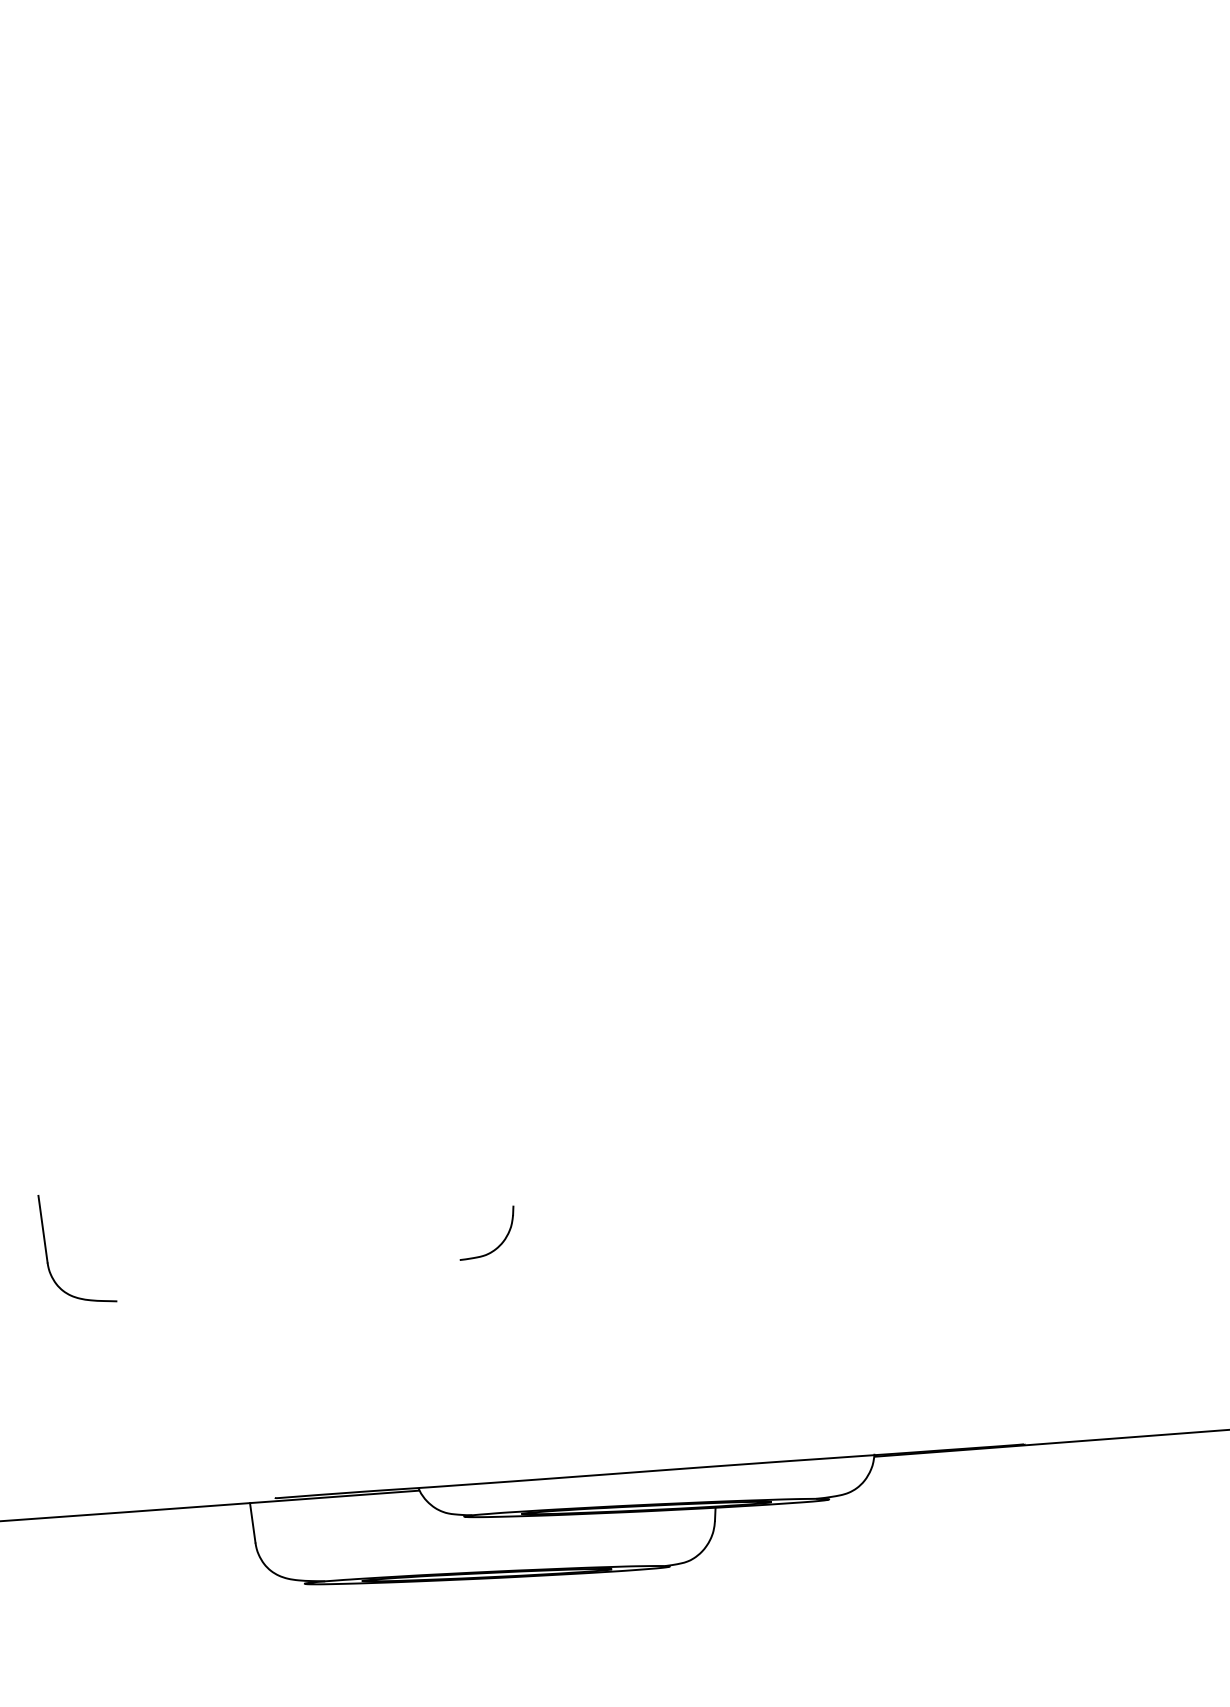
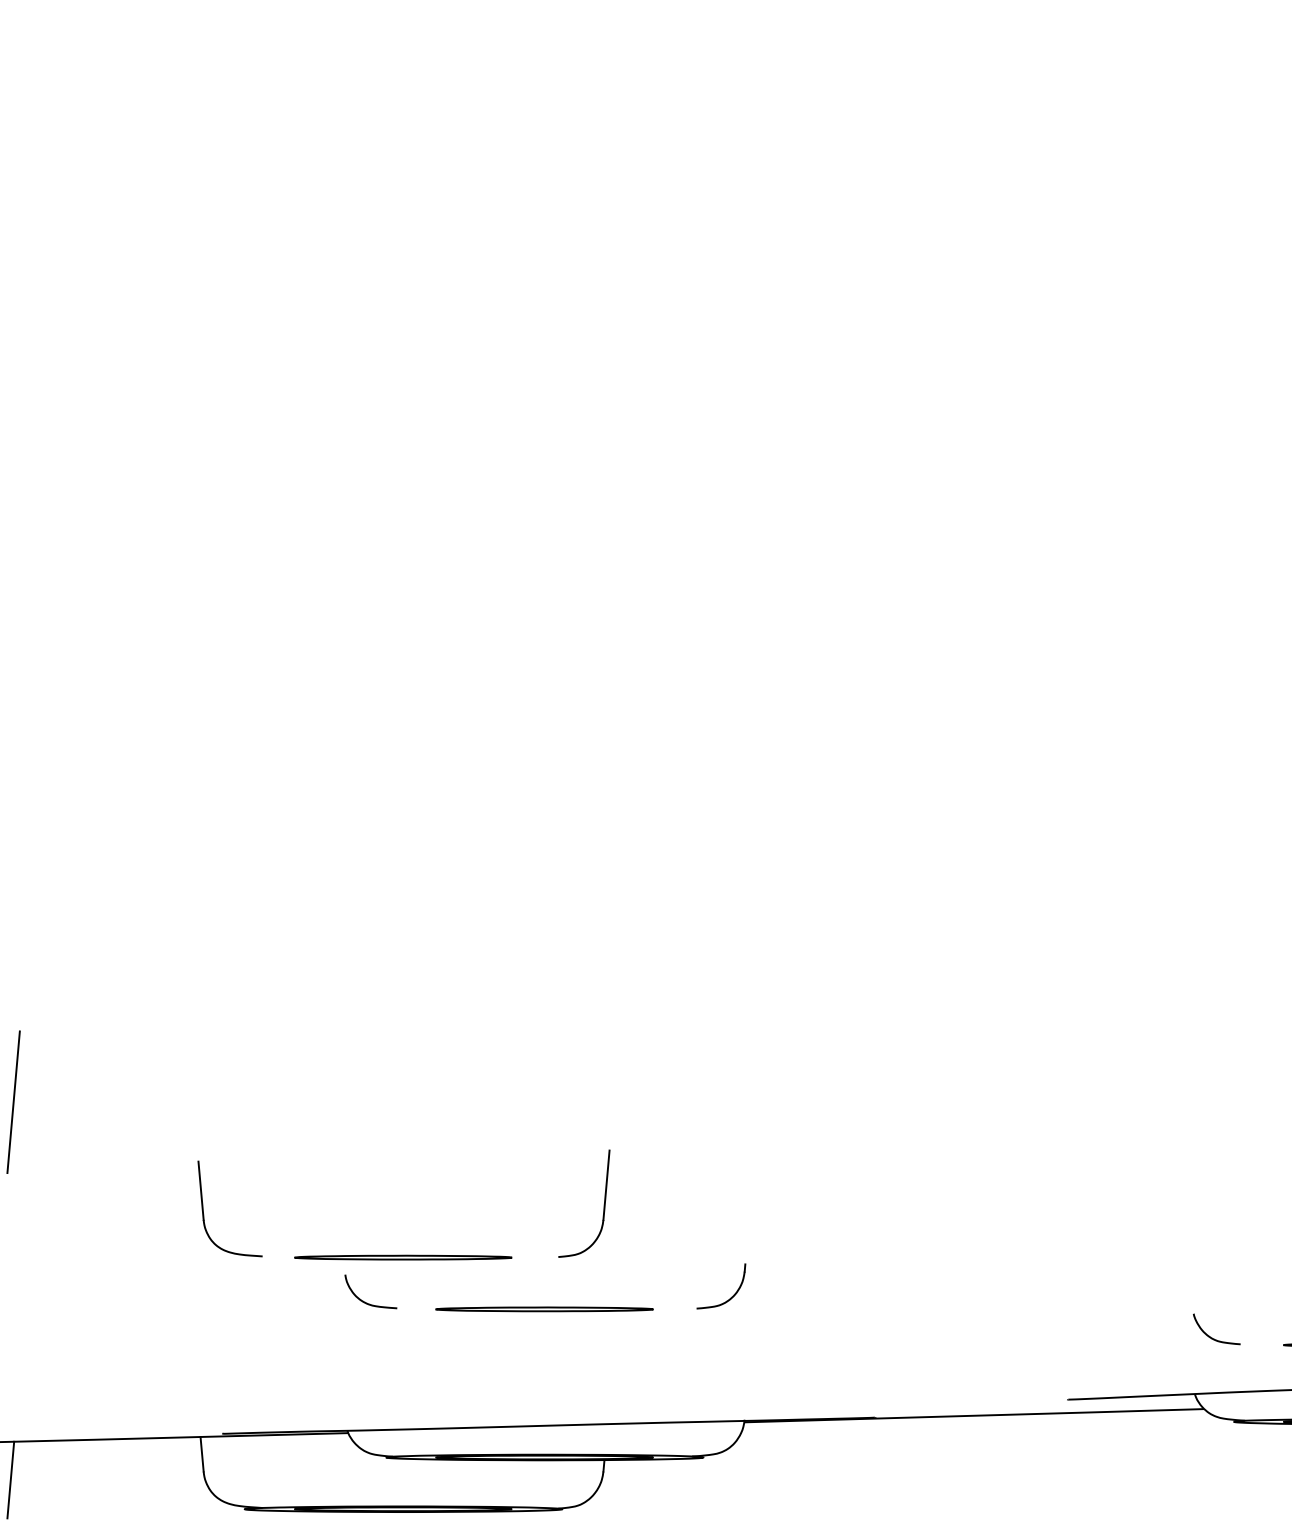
line: (16, 1128) -> (13, 1102), added
part: (700, 1214) -> (603, 1204), added
part: (499, 1244) -> (731, 1296), moved
part: (48, 1256) -> (204, 1214), moved
part: (473, 1285) -> (403, 1257), added
part: (638, 1337) -> (544, 1309), added
curve: (432, 1338) -> (365, 1301), added
line: (33, 1562) -> (10, 1479), added

